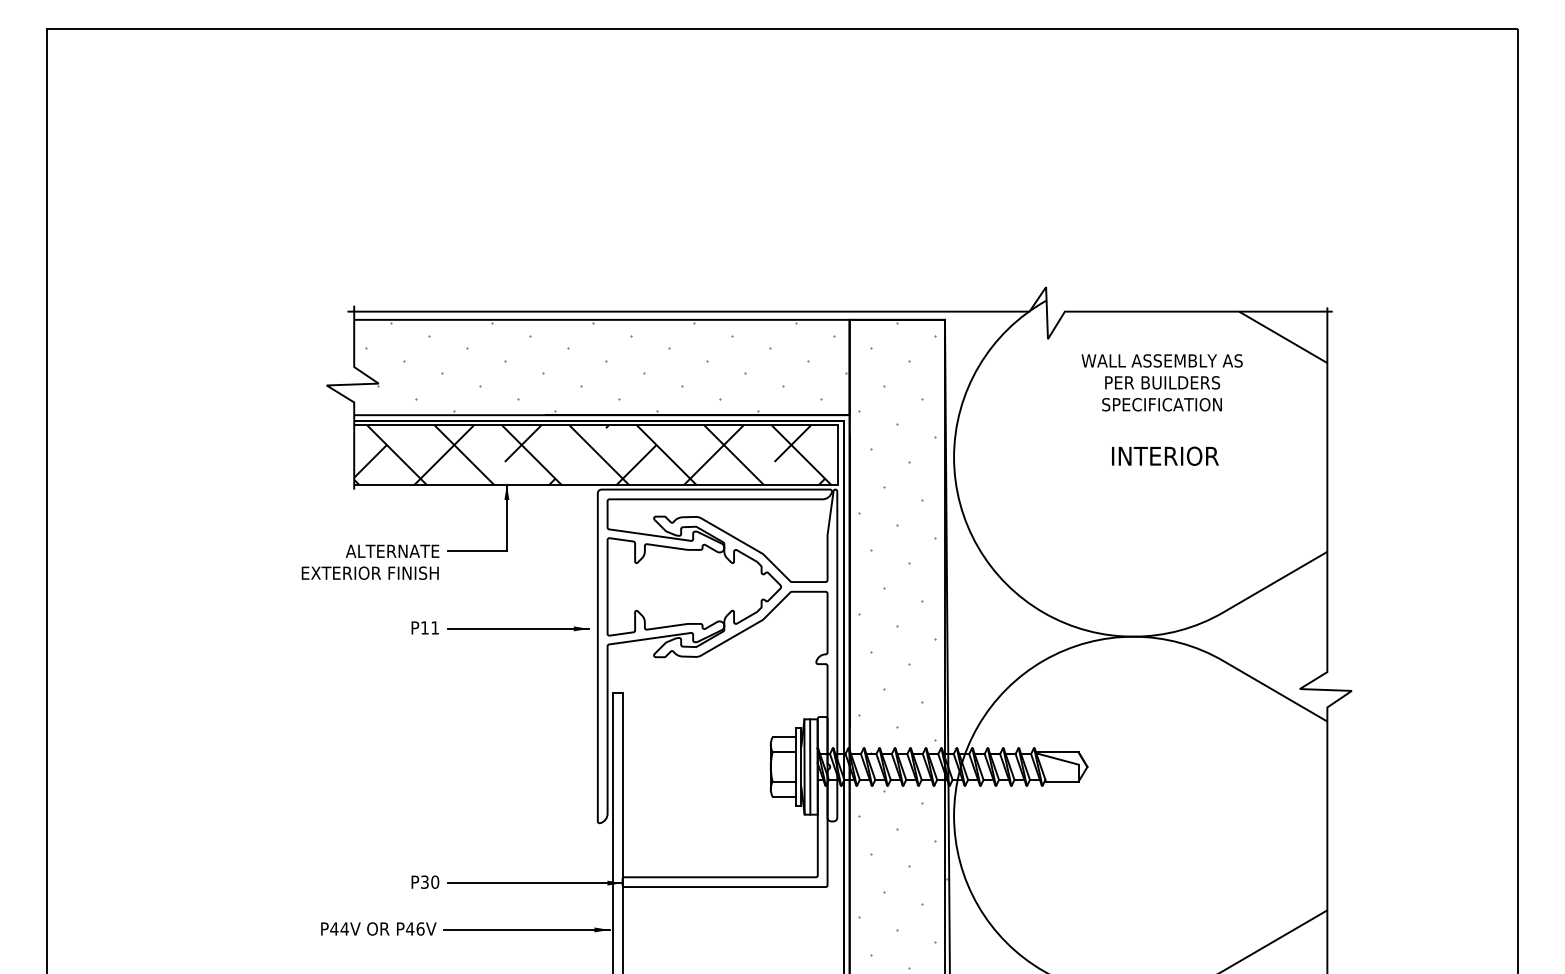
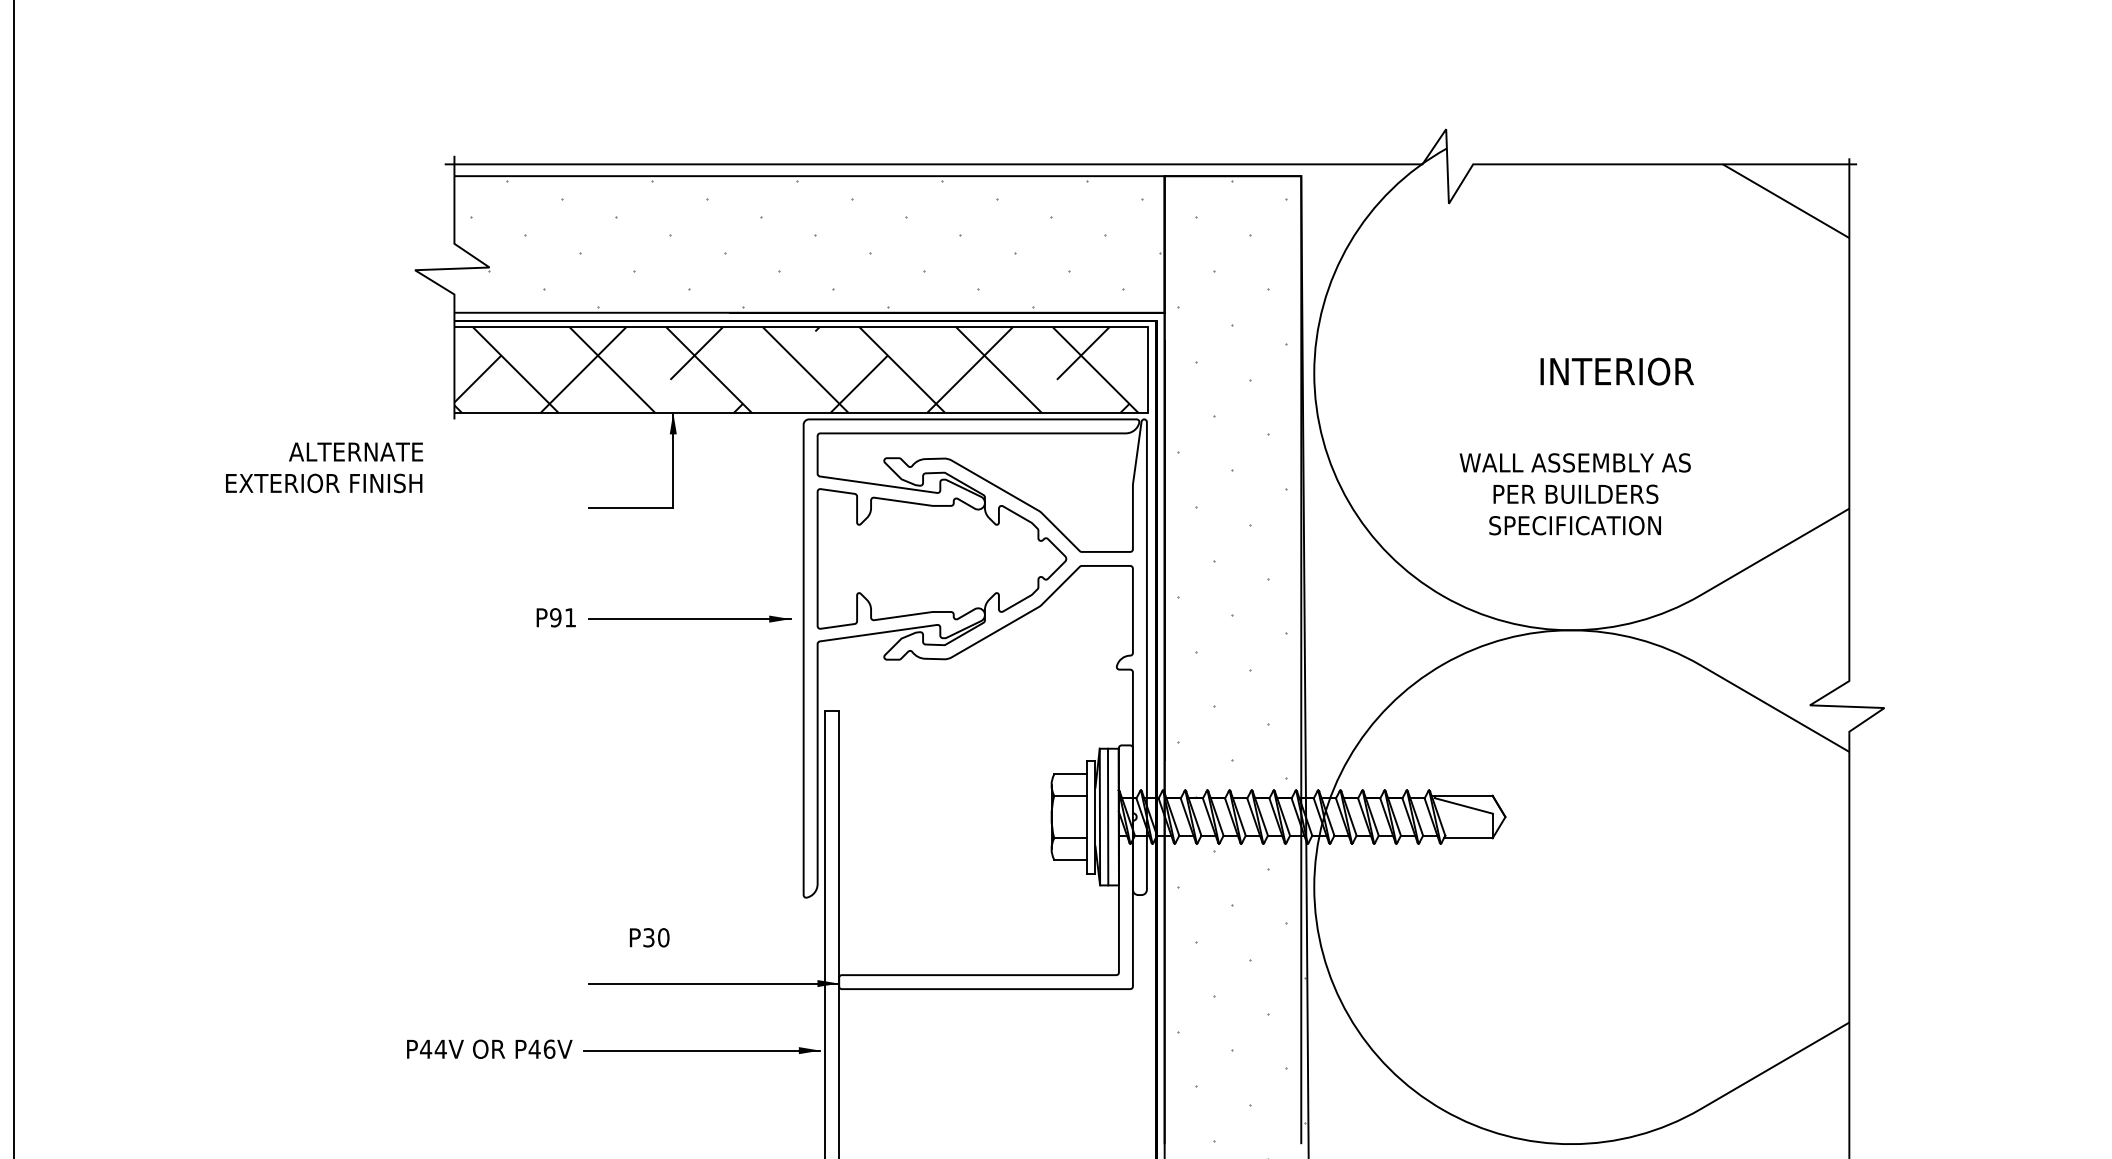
text: (1161, 382) -> (1574, 493), moved
text: (370, 561) -> (324, 466), moved
text: (424, 627) -> (555, 617), P11 -> P91
text: (425, 881) -> (649, 936), moved

